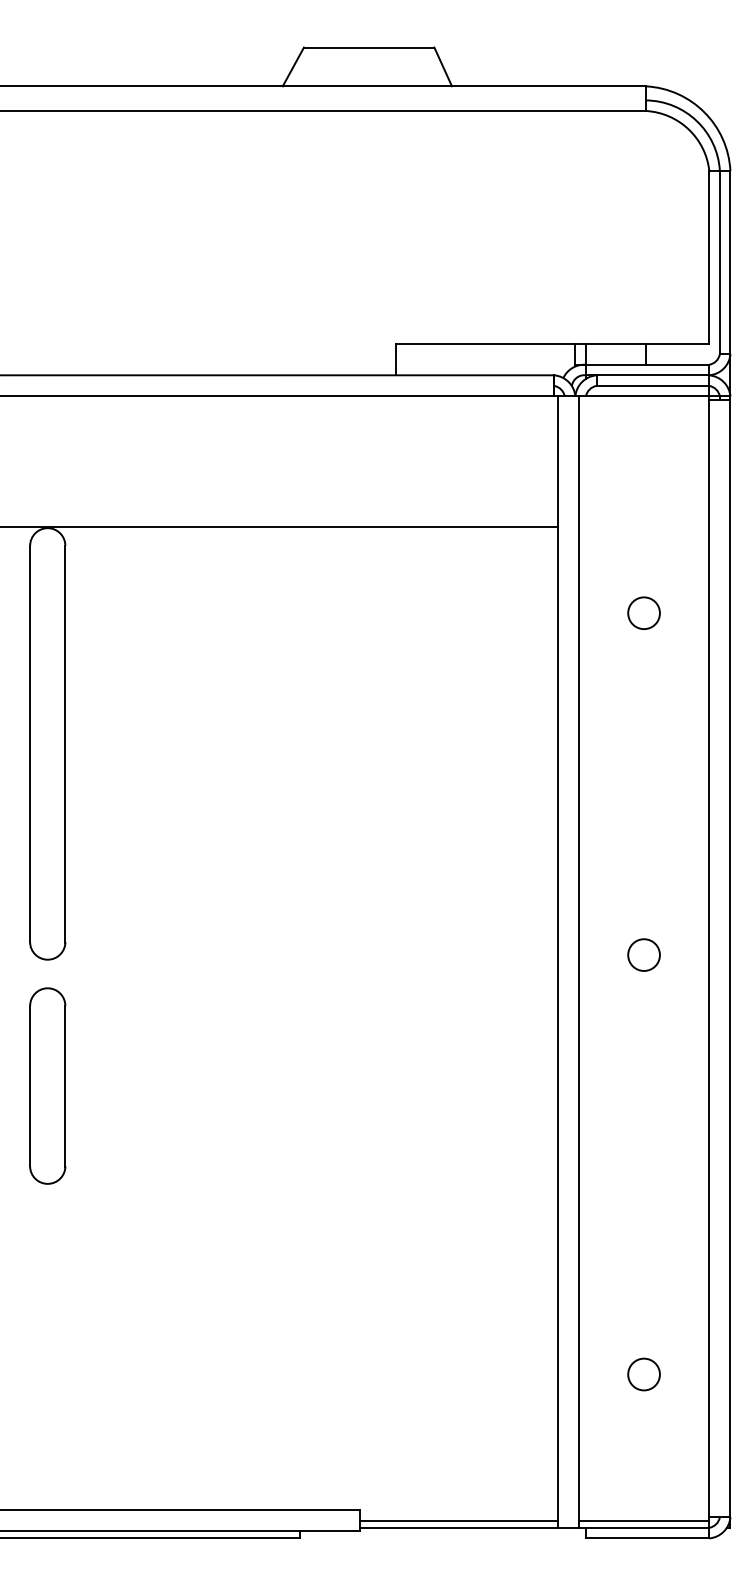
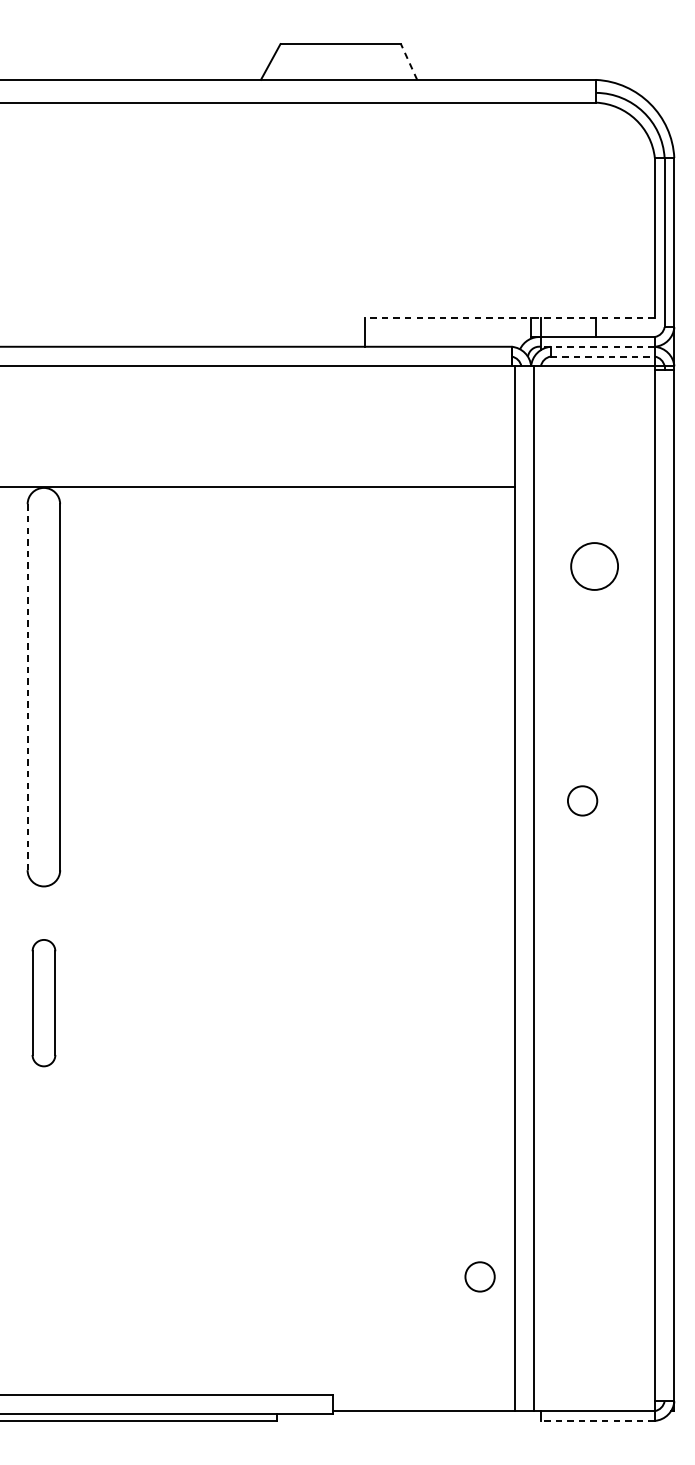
line: (442, 66) -> (408, 61), solid -> dashed
line: (552, 343) -> (510, 317), solid -> dashed
line: (647, 375) -> (597, 346), solid -> dashed
line: (653, 385) -> (603, 356), solid -> dashed
circle: (643, 613) -> (594, 566), size x1.6
line: (30, 743) -> (27, 686), solid -> dashed
circle: (643, 954) -> (582, 800), moved
part: (47, 1085) -> (43, 1002), size x0.7
circle: (643, 1374) -> (479, 1276), moved
line: (458, 1520) -> (423, 1404), removed
line: (643, 1520) -> (594, 1404), removed
line: (647, 1538) -> (597, 1420), solid -> dashed

